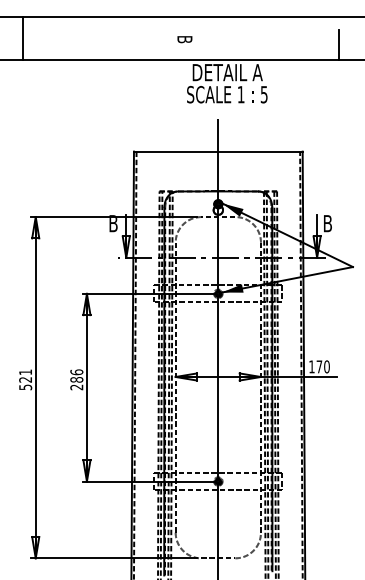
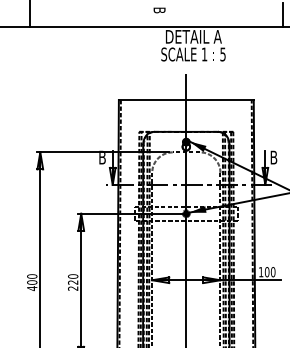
text: (319, 366) -> (267, 271), 170 -> 100
text: (76, 375) -> (72, 279), 286 -> 220
text: (25, 379) -> (32, 282), 521 -> 400

